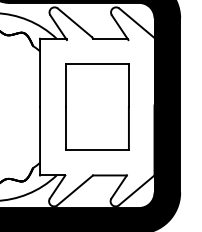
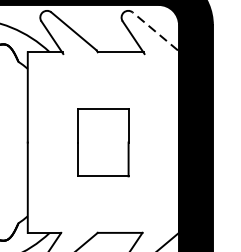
line: (136, 22) -> (155, 30), solid -> dashed
part: (97, 106) -> (103, 141), size x0.6

